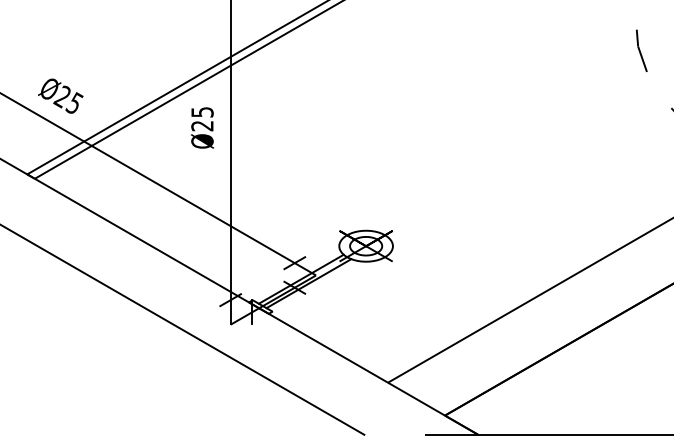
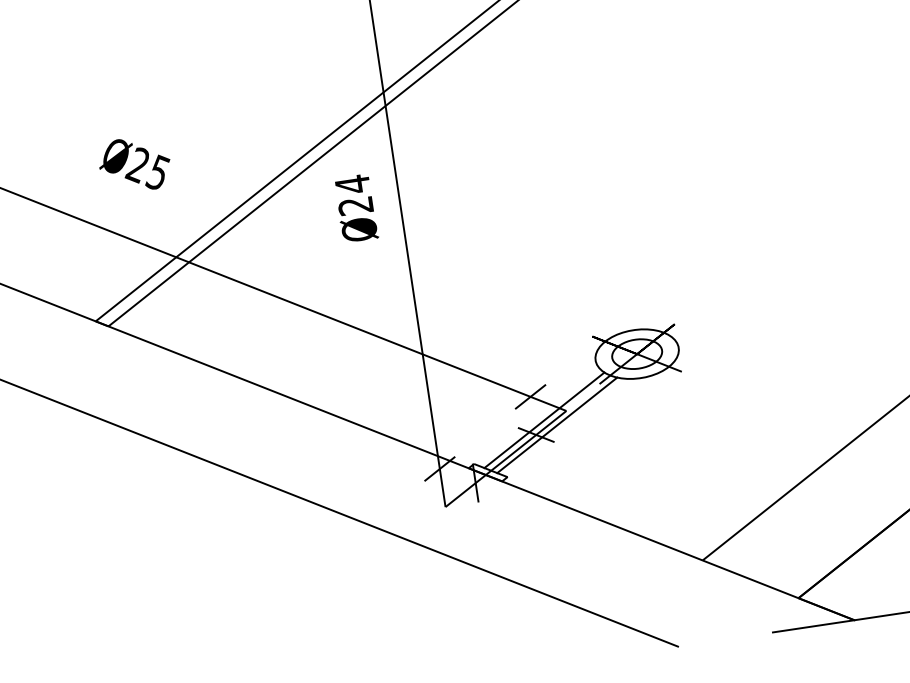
text: (60, 95) -> (134, 163), moved
text: (202, 112) -> (352, 184), Ø25 -> Ø24

